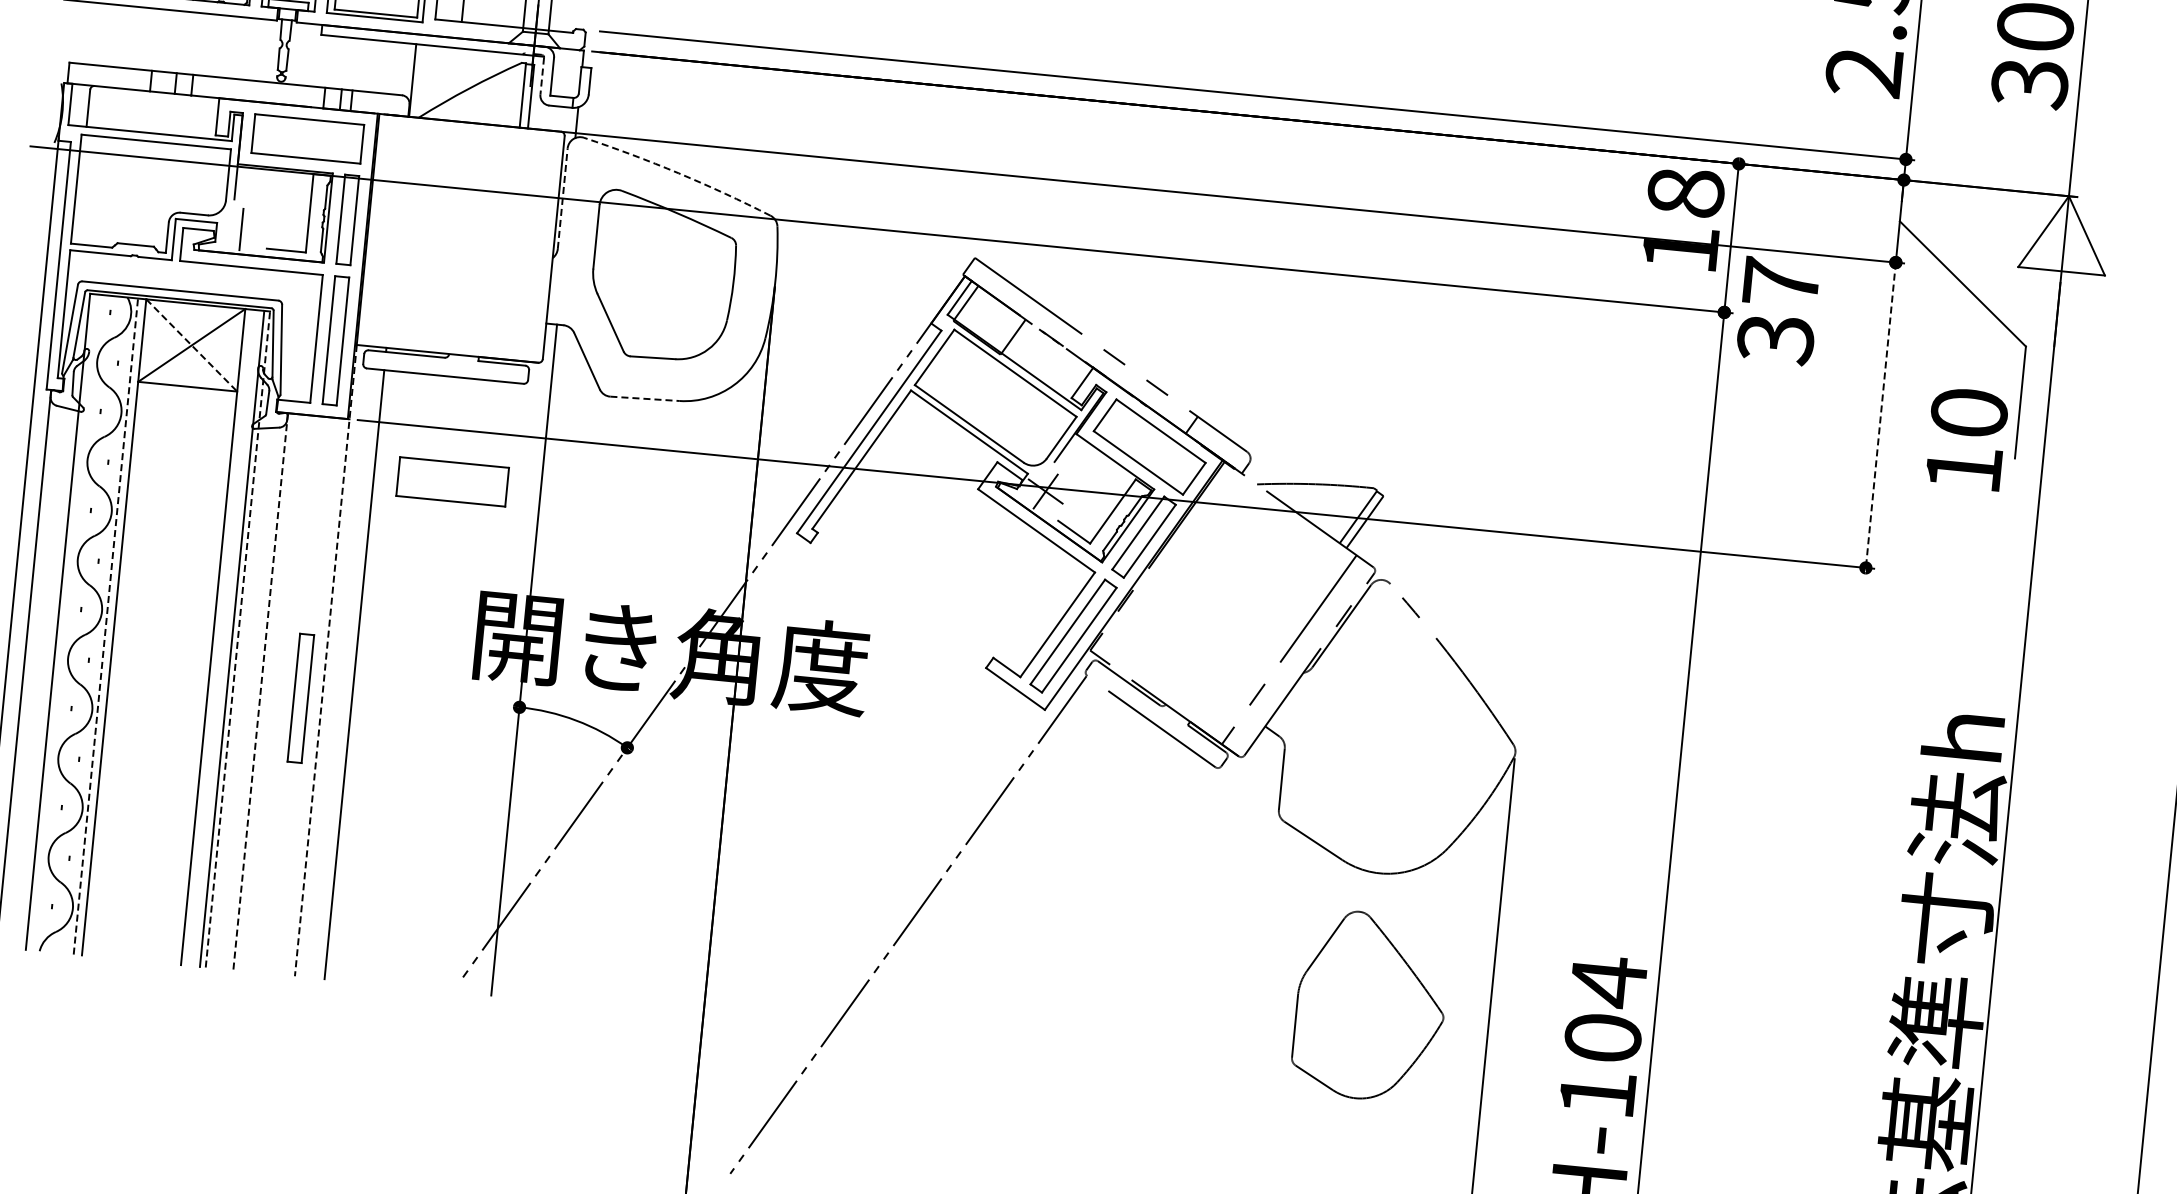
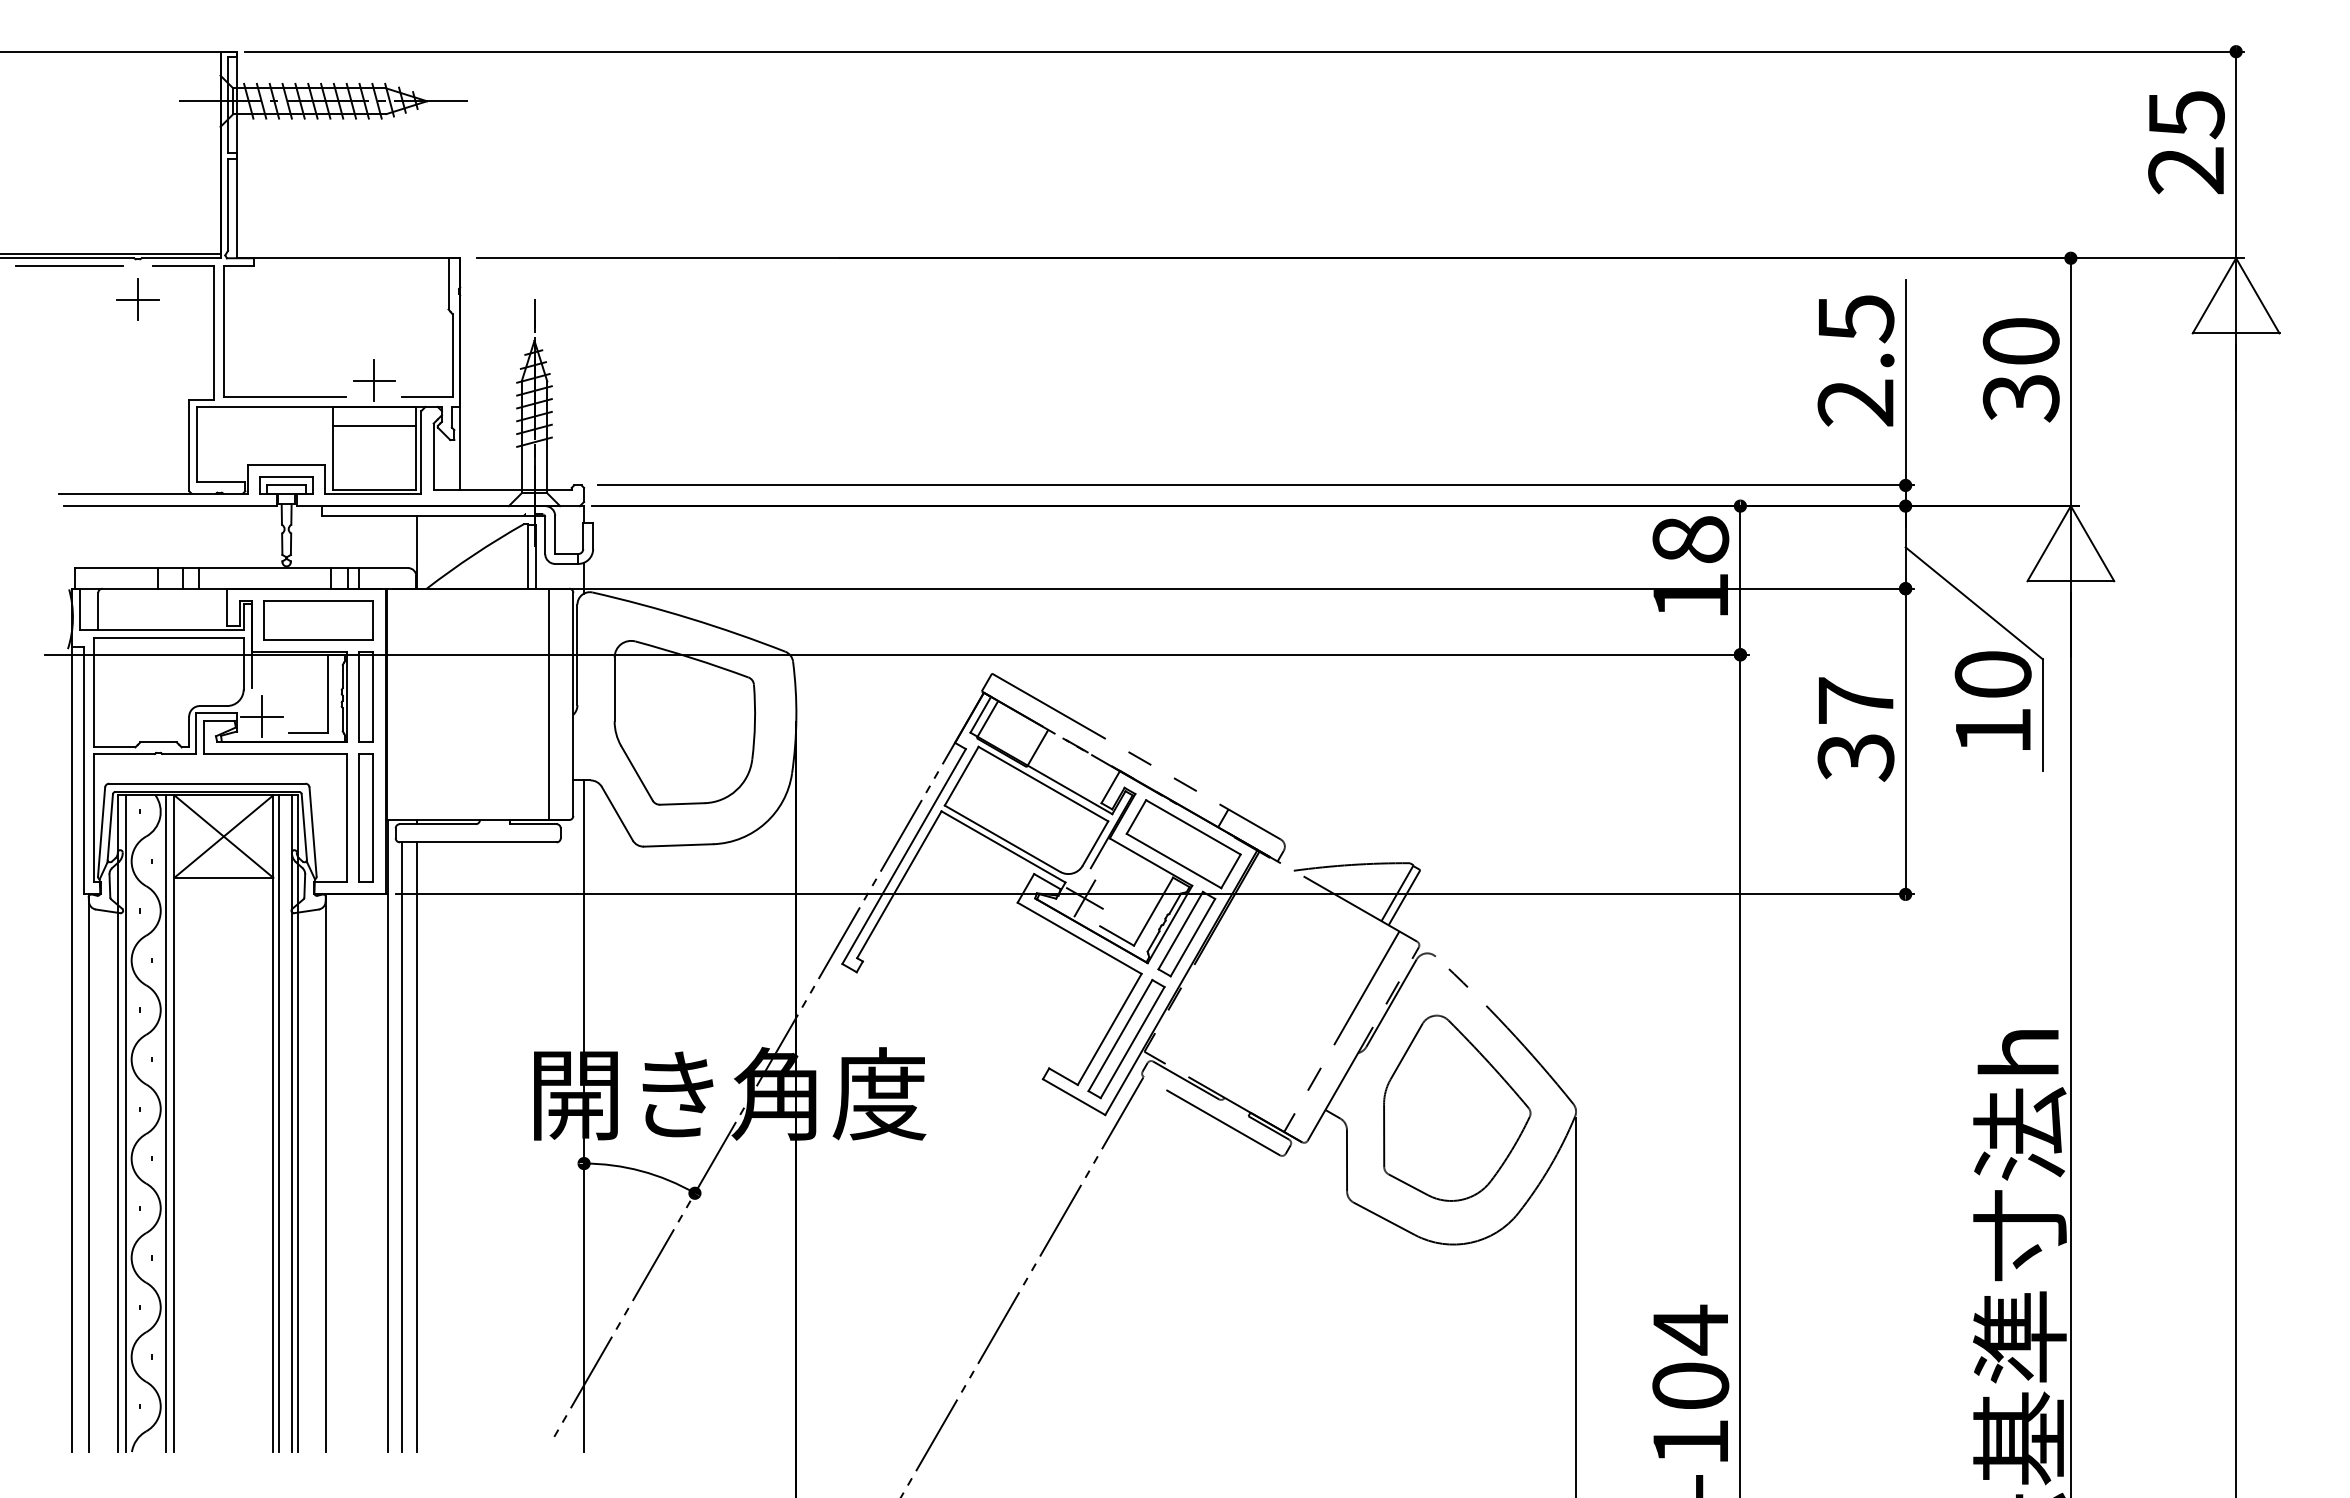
line: (542, 76) -> (545, 535), dashed -> solid
arc: (679, 173) -> (690, 618), dashed -> solid
line: (562, 198) -> (577, 654), dashed -> solid
line: (241, 229) -> (261, 716), added
line: (528, 245) -> (548, 704), added
text: (1777, 311) -> (1855, 729), moved
line: (191, 345) -> (223, 836), dashed -> solid
line: (644, 398) -> (678, 845), dashed -> solid
line: (1880, 415) -> (1905, 741), dashed -> solid
text: (1966, 438) -> (1992, 700), moved
part: (452, 481) -> (495, 946), removed
line: (66, 622) -> (126, 1123), added
line: (106, 626) -> (166, 1123), dashed -> solid
line: (219, 637) -> (279, 1123), added
line: (238, 639) -> (298, 1123), dashed -> solid
line: (325, 661) -> (387, 1136), dashed -> solid
line: (339, 673) -> (402, 1147), added
line: (260, 691) -> (325, 1173), dashed -> solid
part: (300, 697) -> (365, 1175), removed
part: (1371, 1005) -> (1457, 1107), moved

